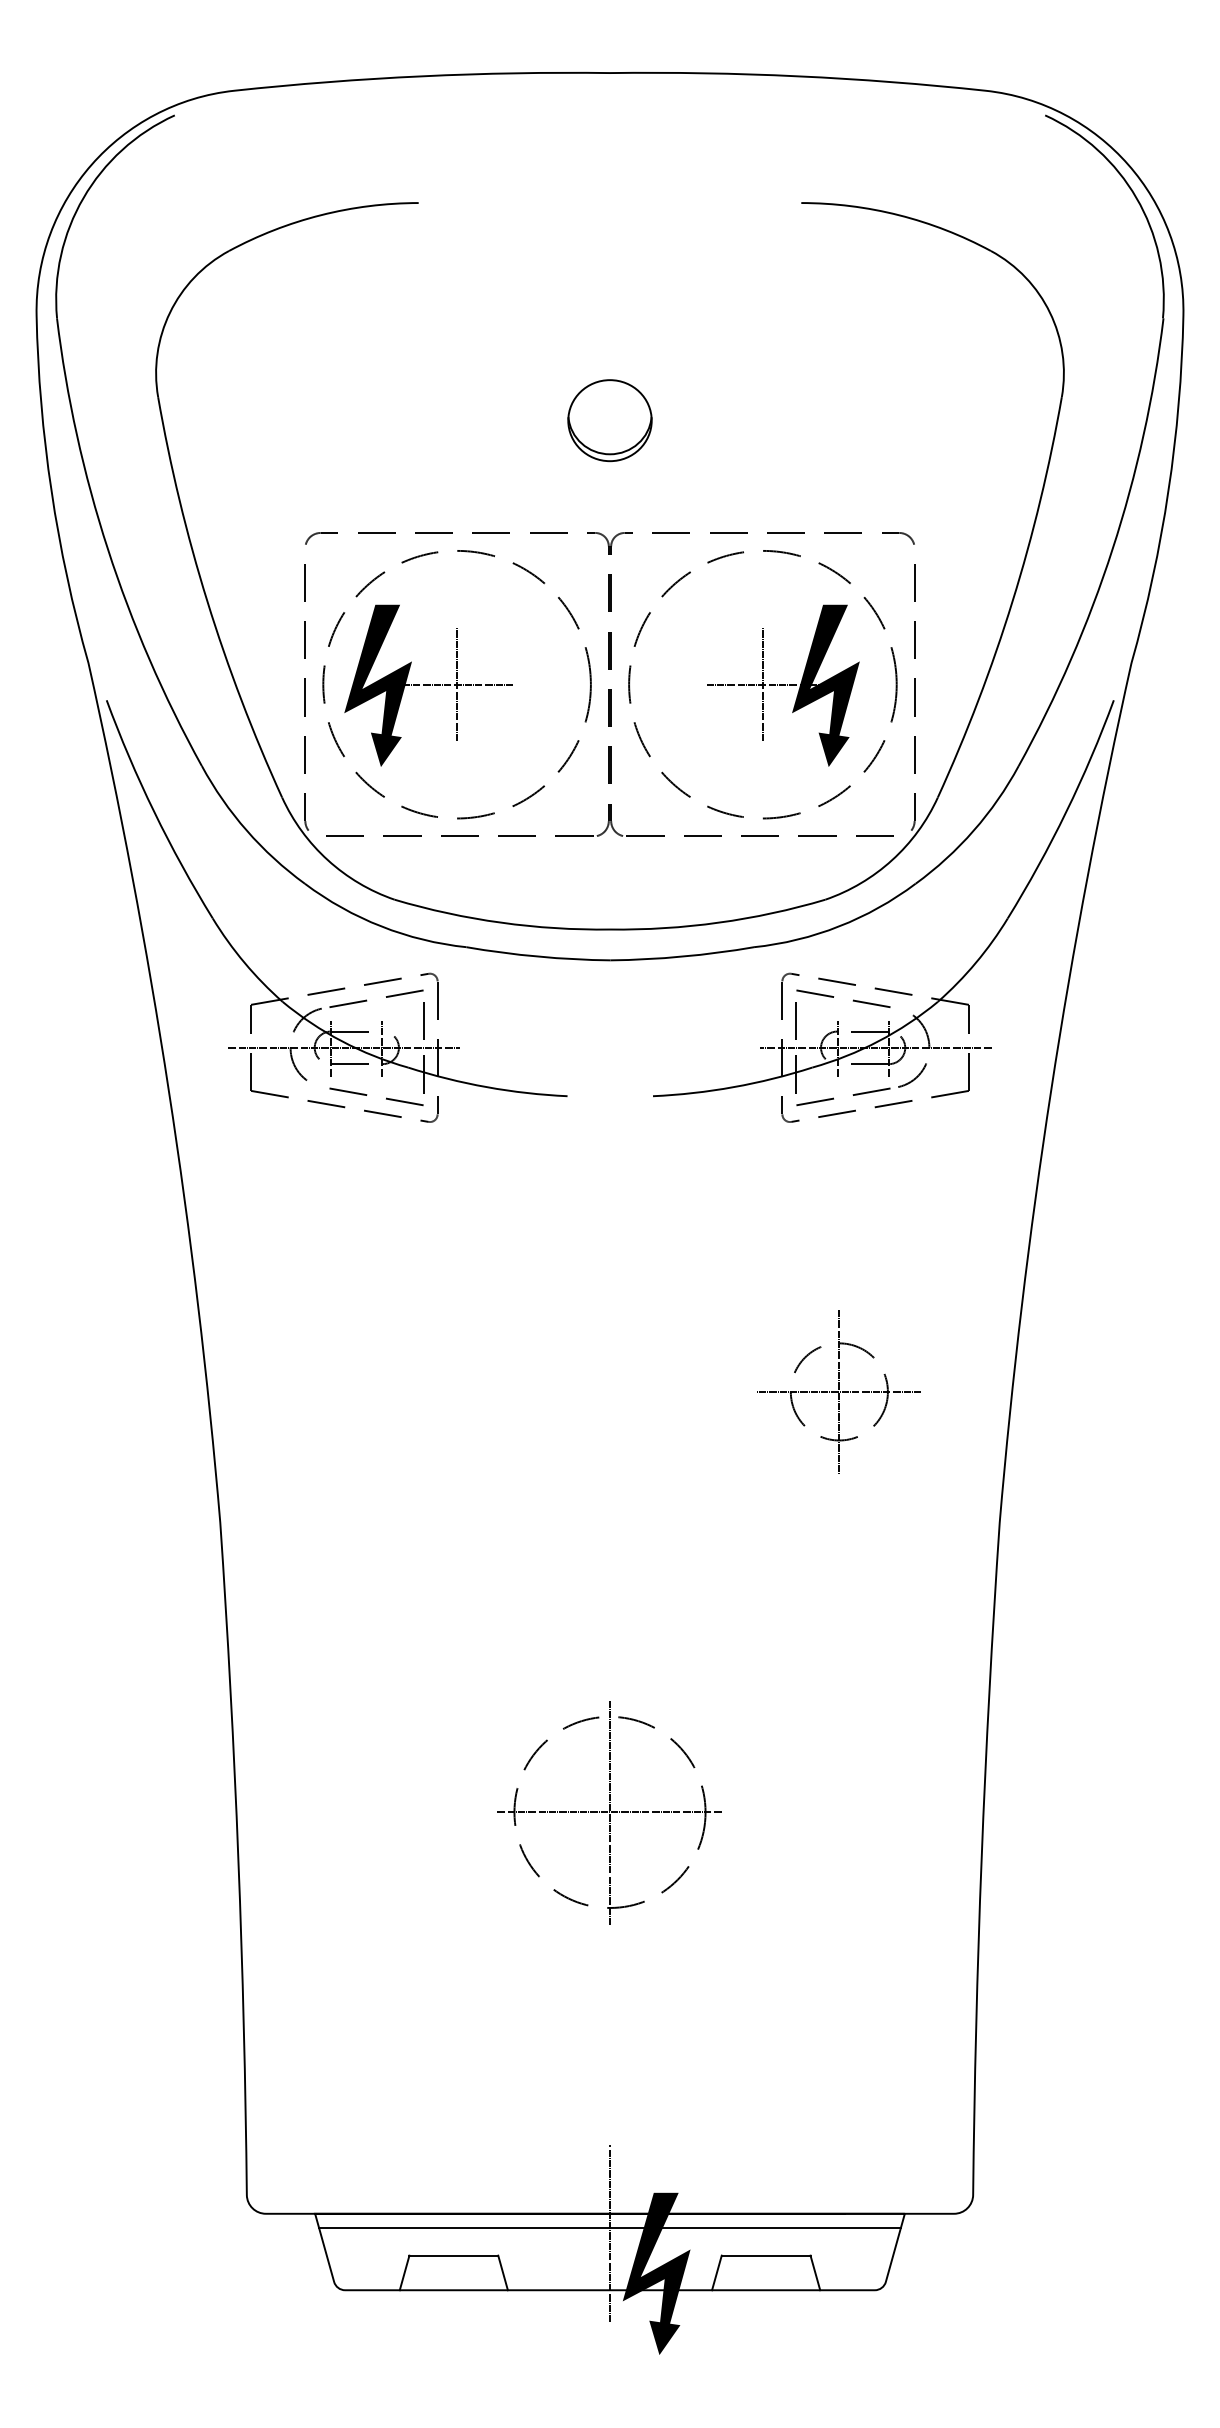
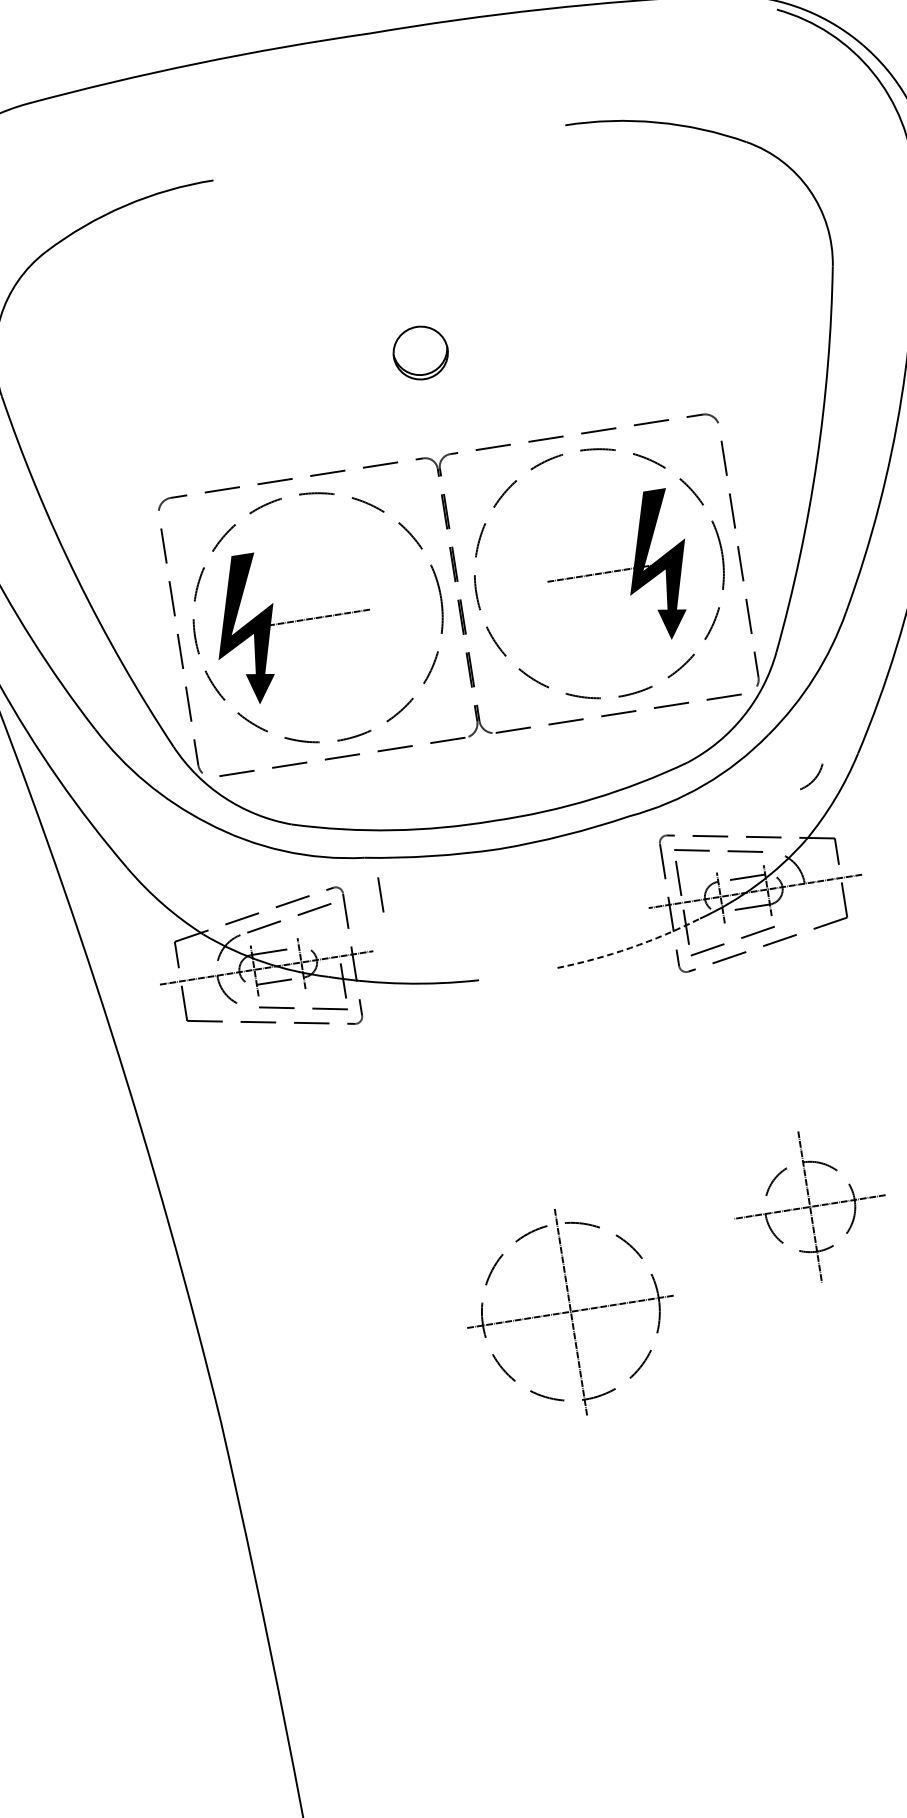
part: (609, 420) -> (420, 352), size x0.7
line: (457, 684) -> (318, 617), removed
line: (762, 684) -> (598, 573), removed
line: (423, 1020) -> (380, 894), moved
arc: (913, 1078) -> (812, 779), moved
arc: (733, 1087) -> (630, 948), solid -> dashed
part: (838, 1391) -> (809, 1206), moved
part: (609, 1812) -> (570, 1311), moved

